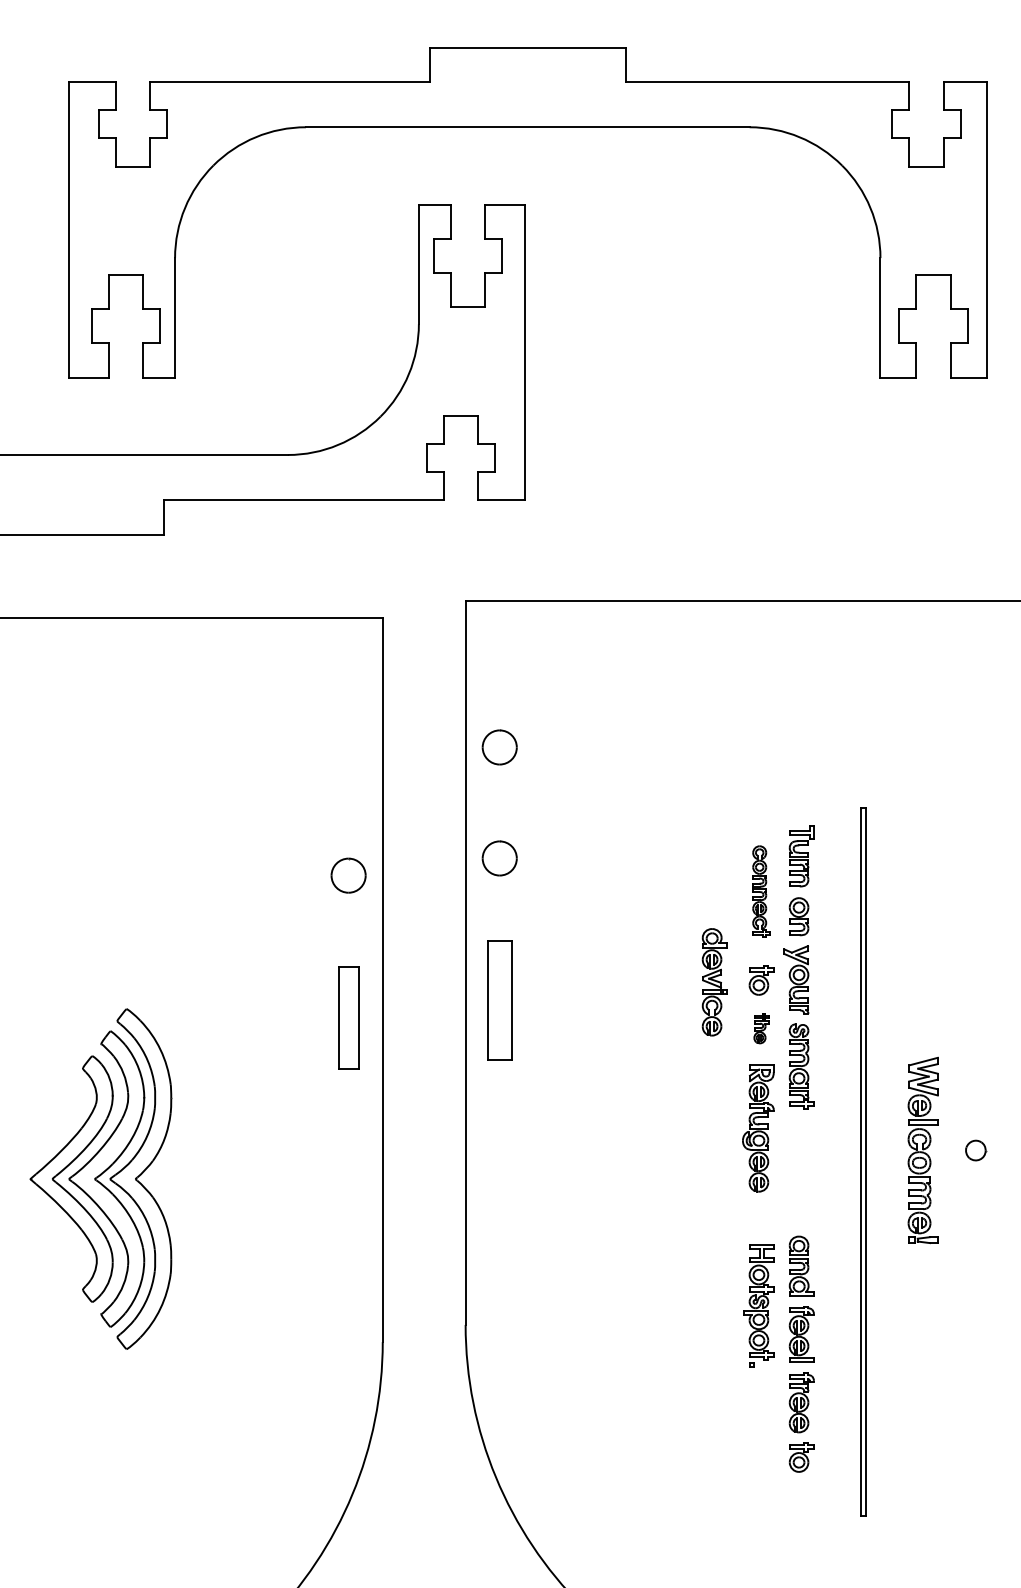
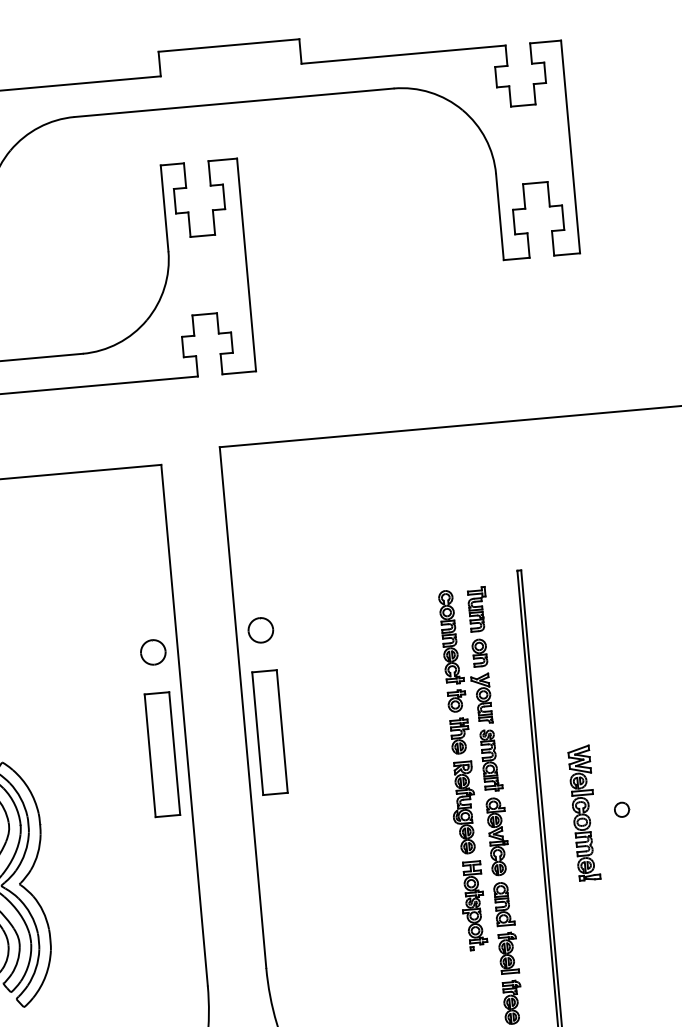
part: (499, 747) -> (253, 550), removed
part: (761, 891) -> (451, 637), size x1.43
part: (714, 982) -> (498, 836), moved
part: (499, 1000) -> (269, 732), size x1.43
part: (348, 1017) -> (162, 754), size x1.67
part: (761, 1028) -> (460, 735), size x1.67
part: (758, 1305) -> (472, 905), moved

